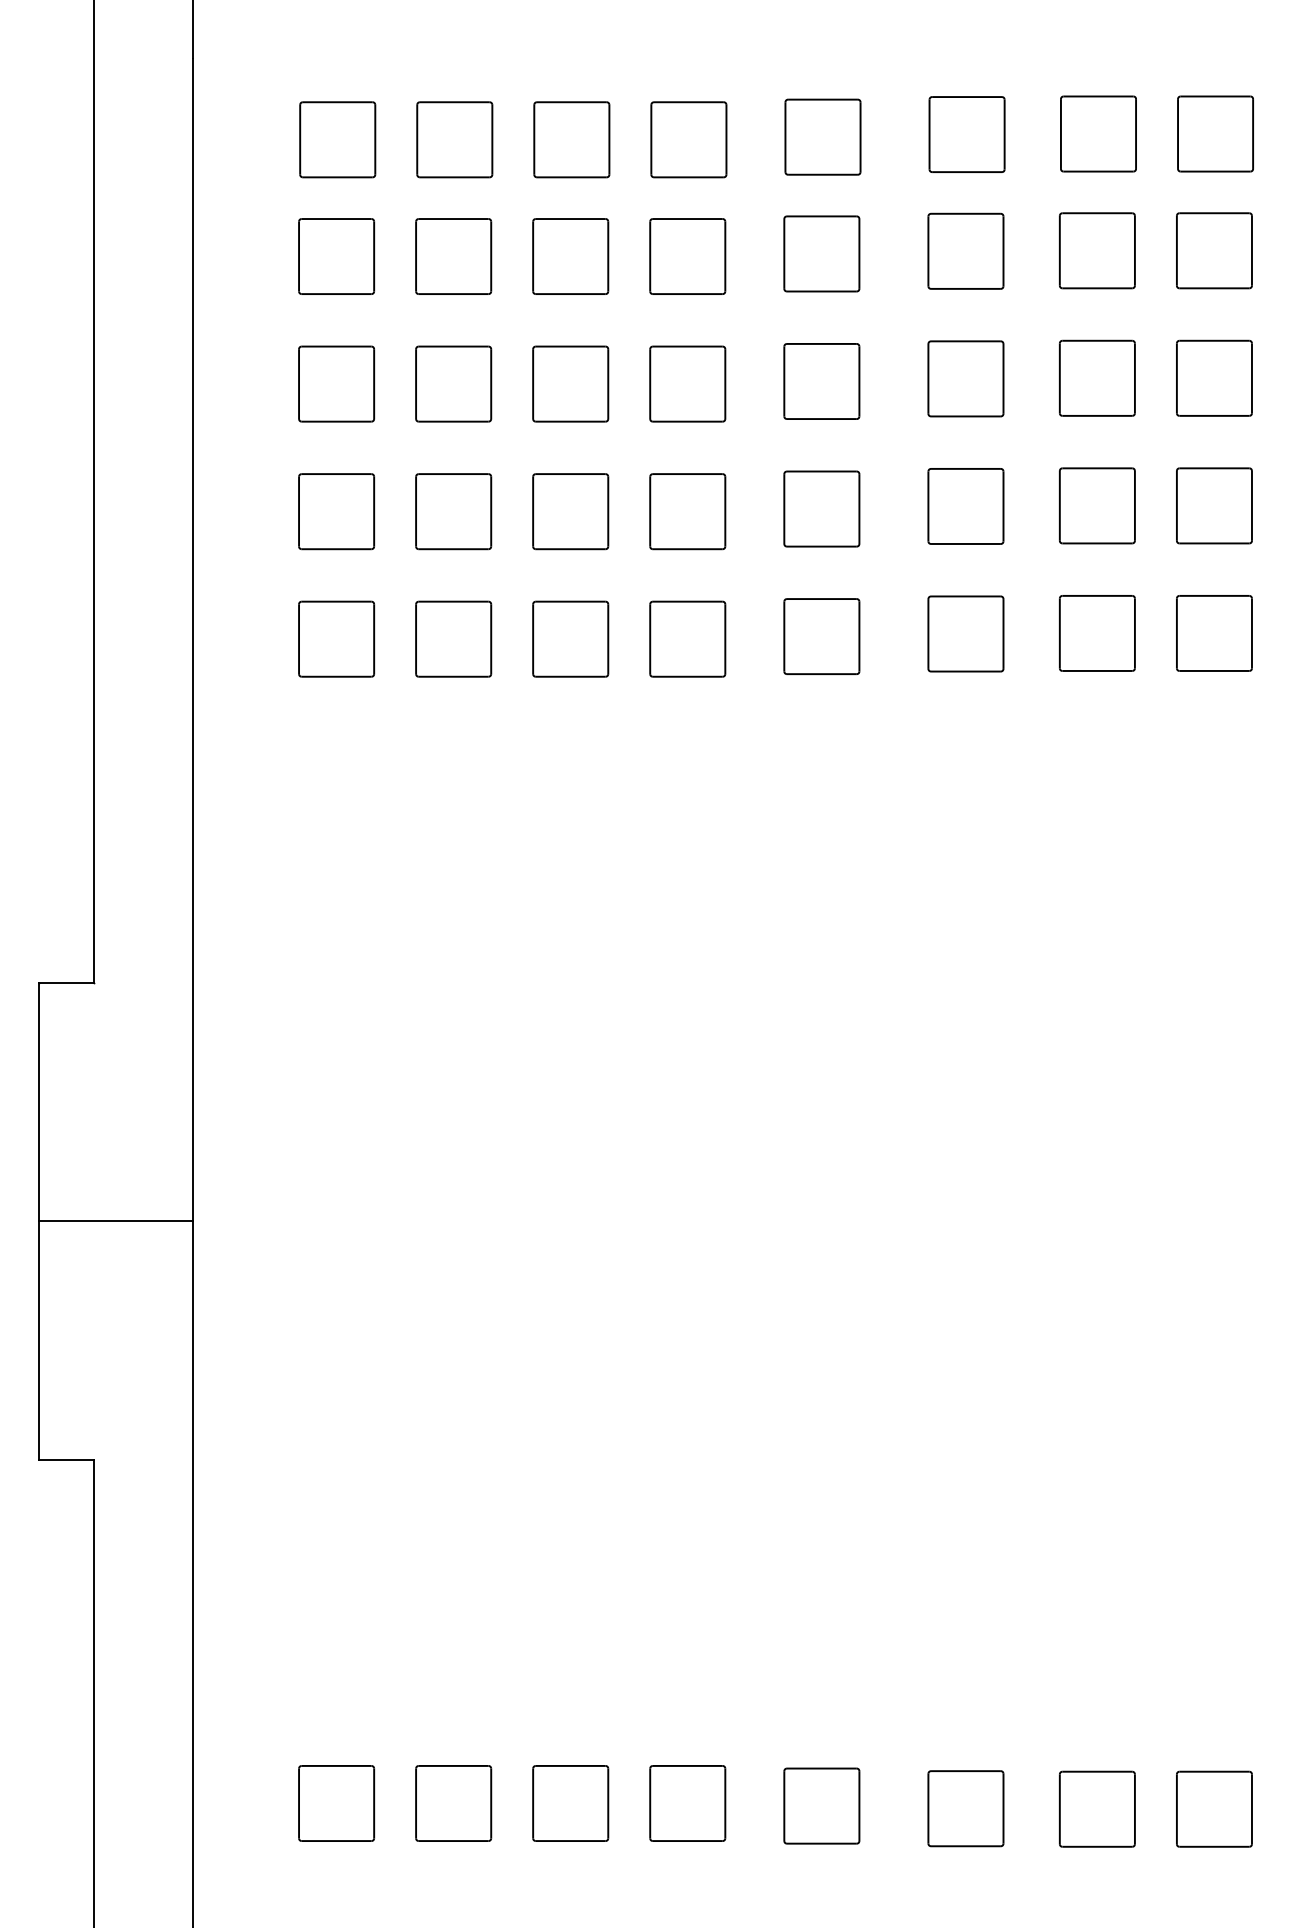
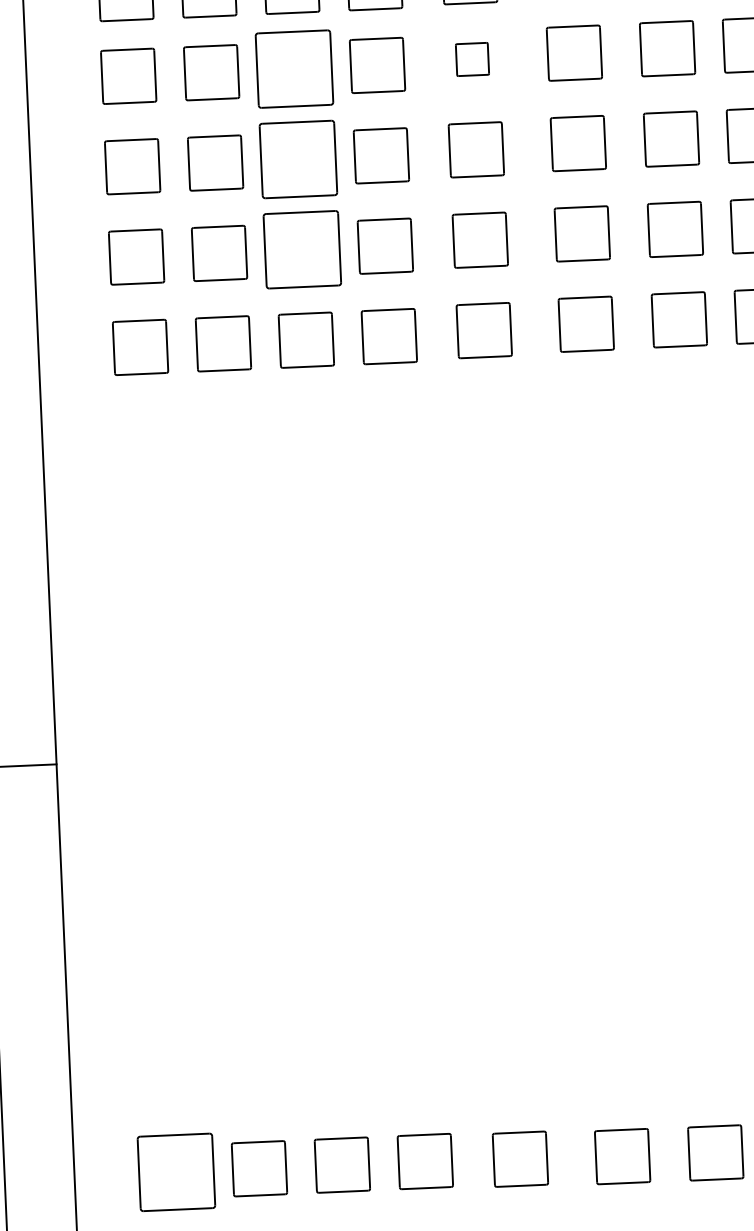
part: (821, 253) -> (472, 59), size x0.6
part: (570, 256) -> (294, 69), size x1.4
part: (570, 383) -> (298, 159), size x1.4
part: (570, 511) -> (302, 249), size x1.4
part: (336, 1803) -> (176, 1172), size x1.4

